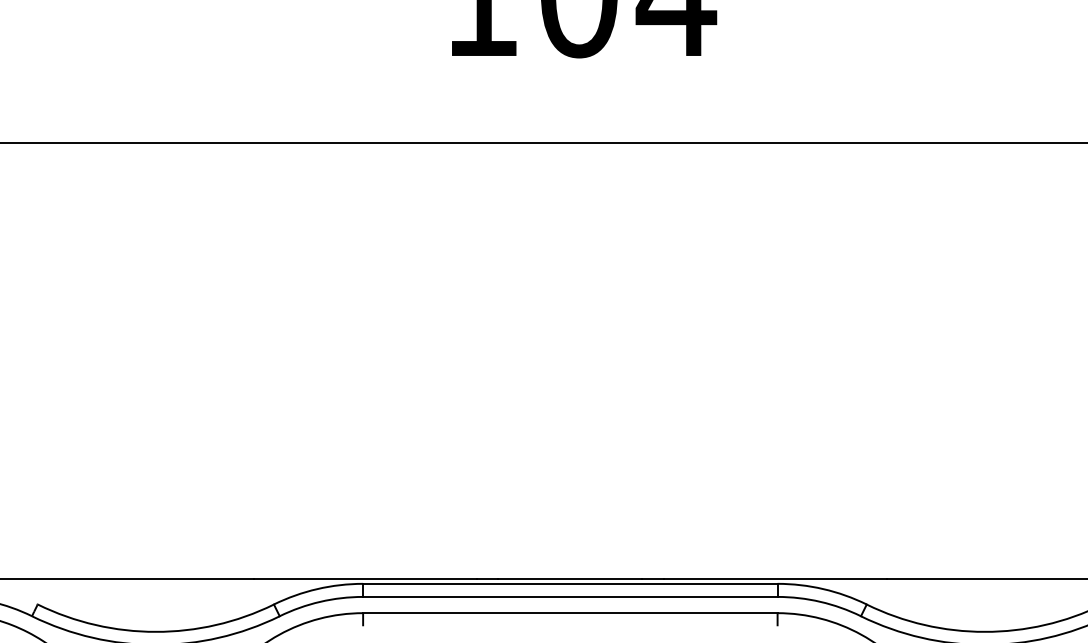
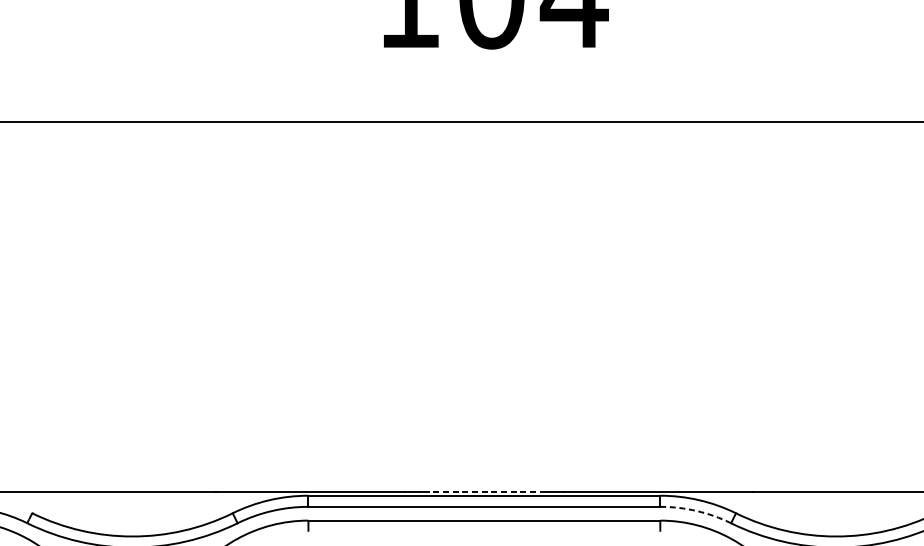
line: (570, 579) -> (484, 492), solid -> dashed
arc: (820, 601) -> (696, 510), solid -> dashed

